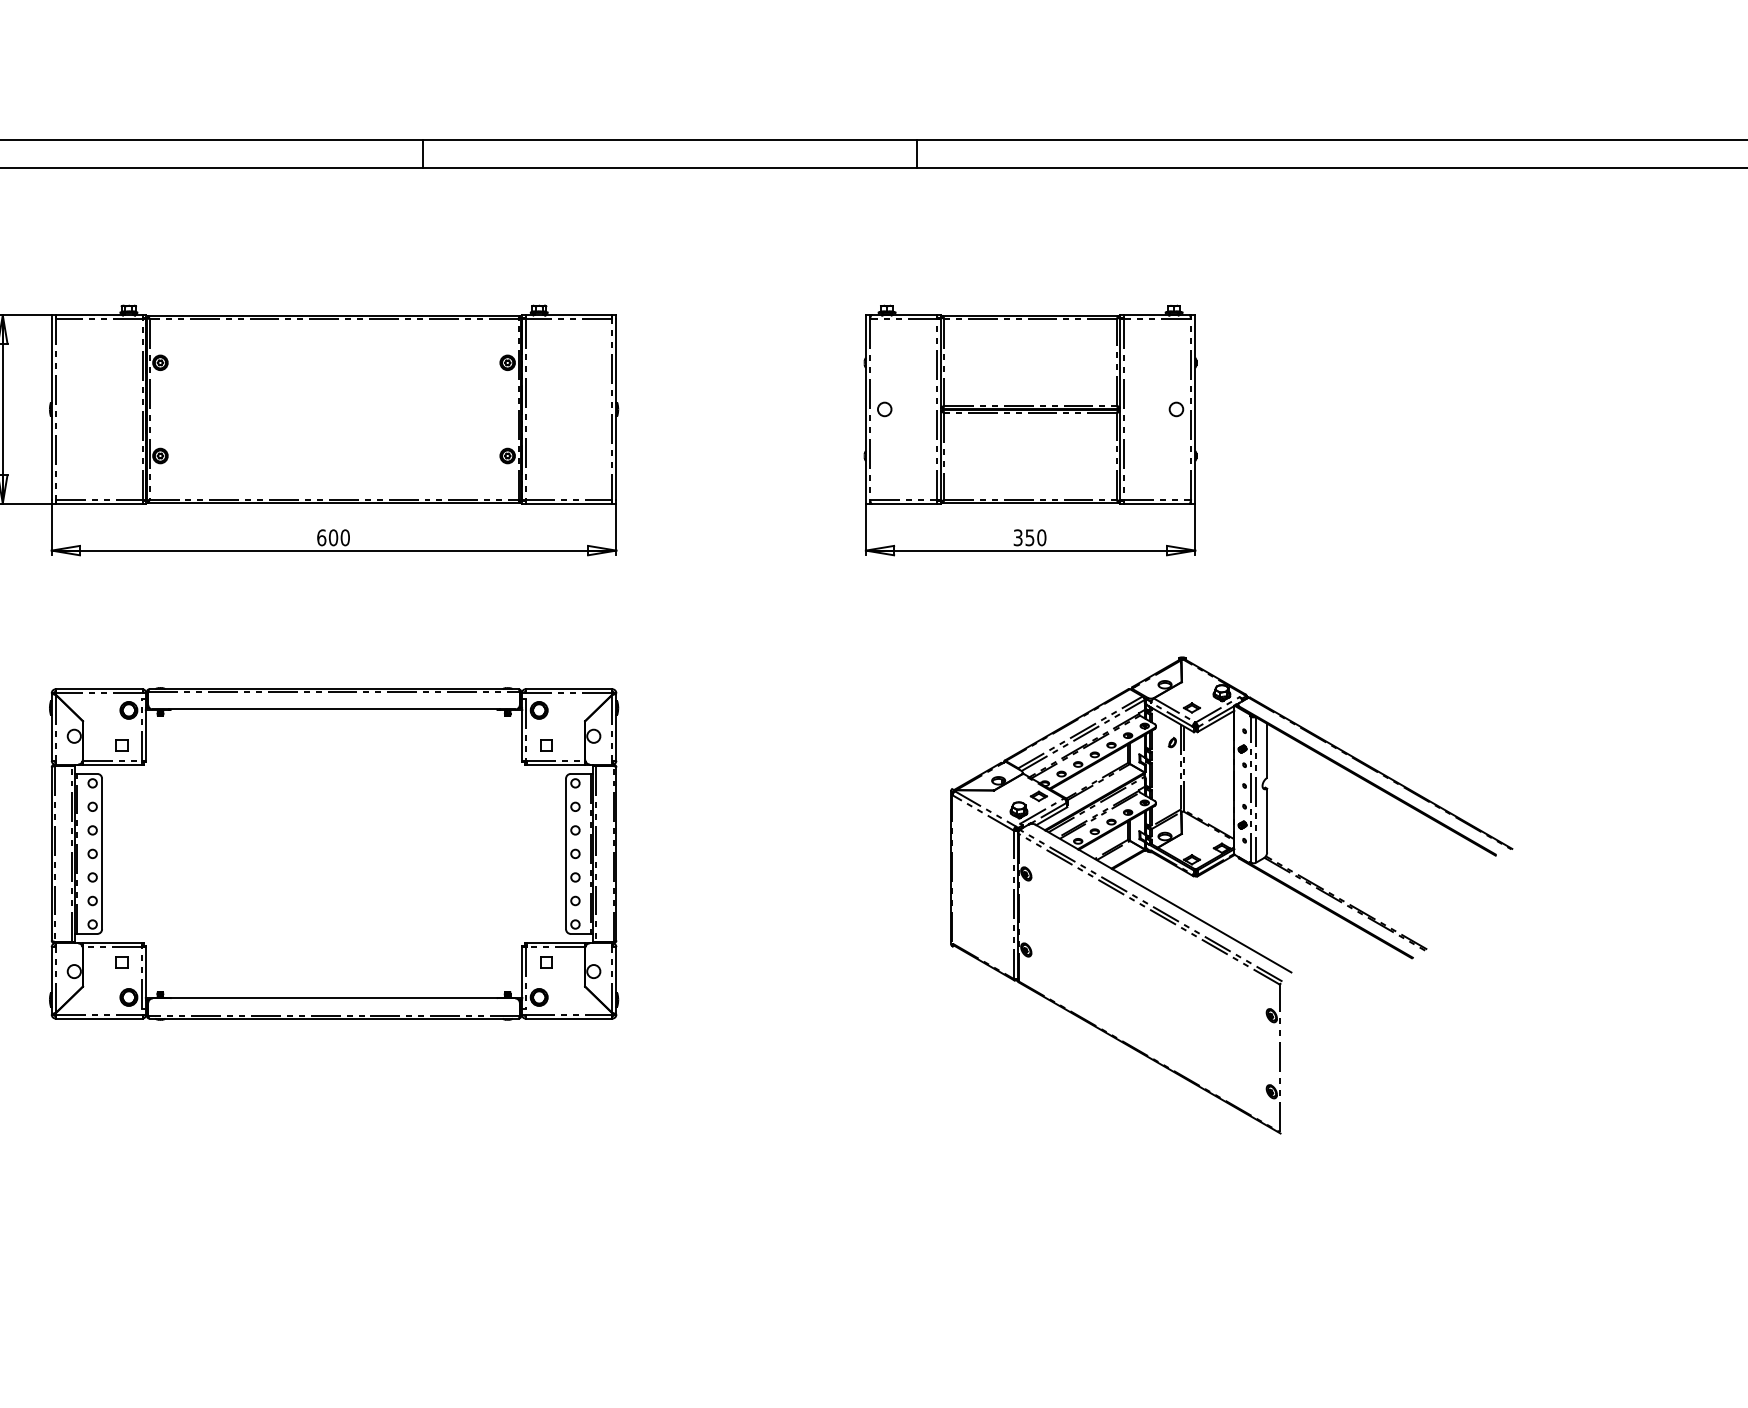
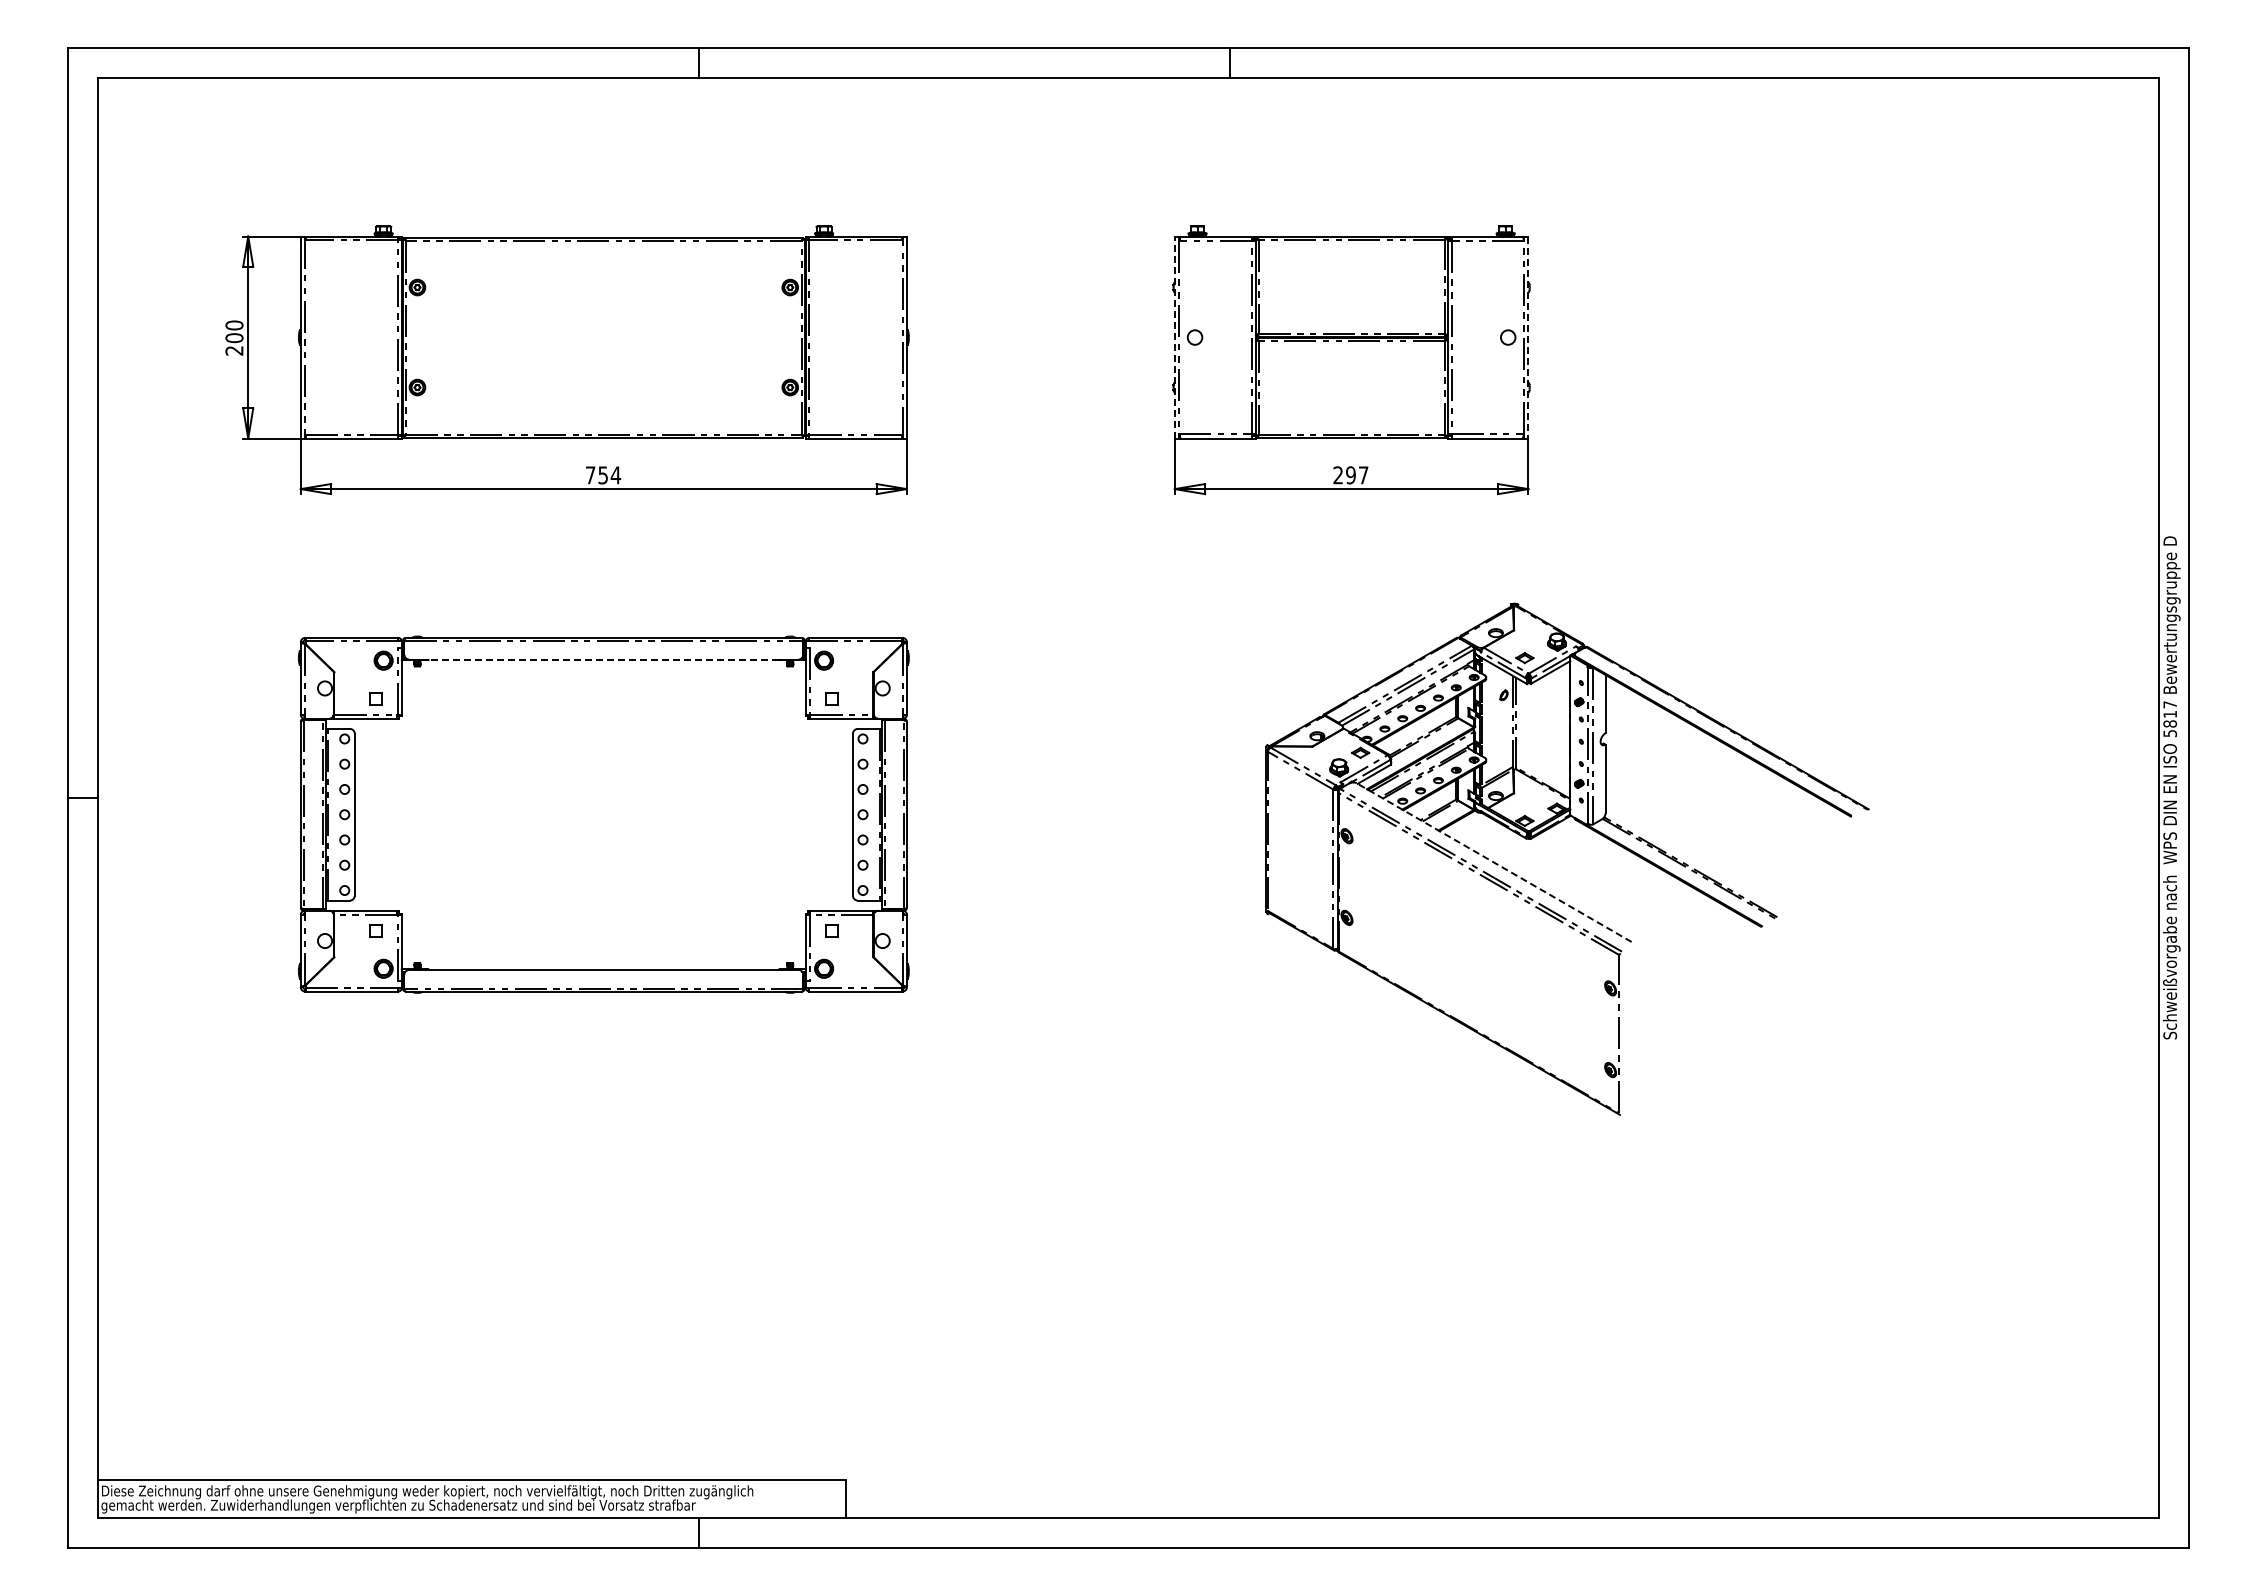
line: (865, 409) -> (1174, 337), solid -> dashed
line: (1195, 410) -> (1528, 338), solid -> dashed
text: (333, 537) -> (603, 475), 600 -> 754
text: (1029, 537) -> (1350, 475), 350 -> 297
line: (334, 709) -> (604, 659), solid -> dashed
line: (1163, 898) -> (1494, 862), solid -> dashed

